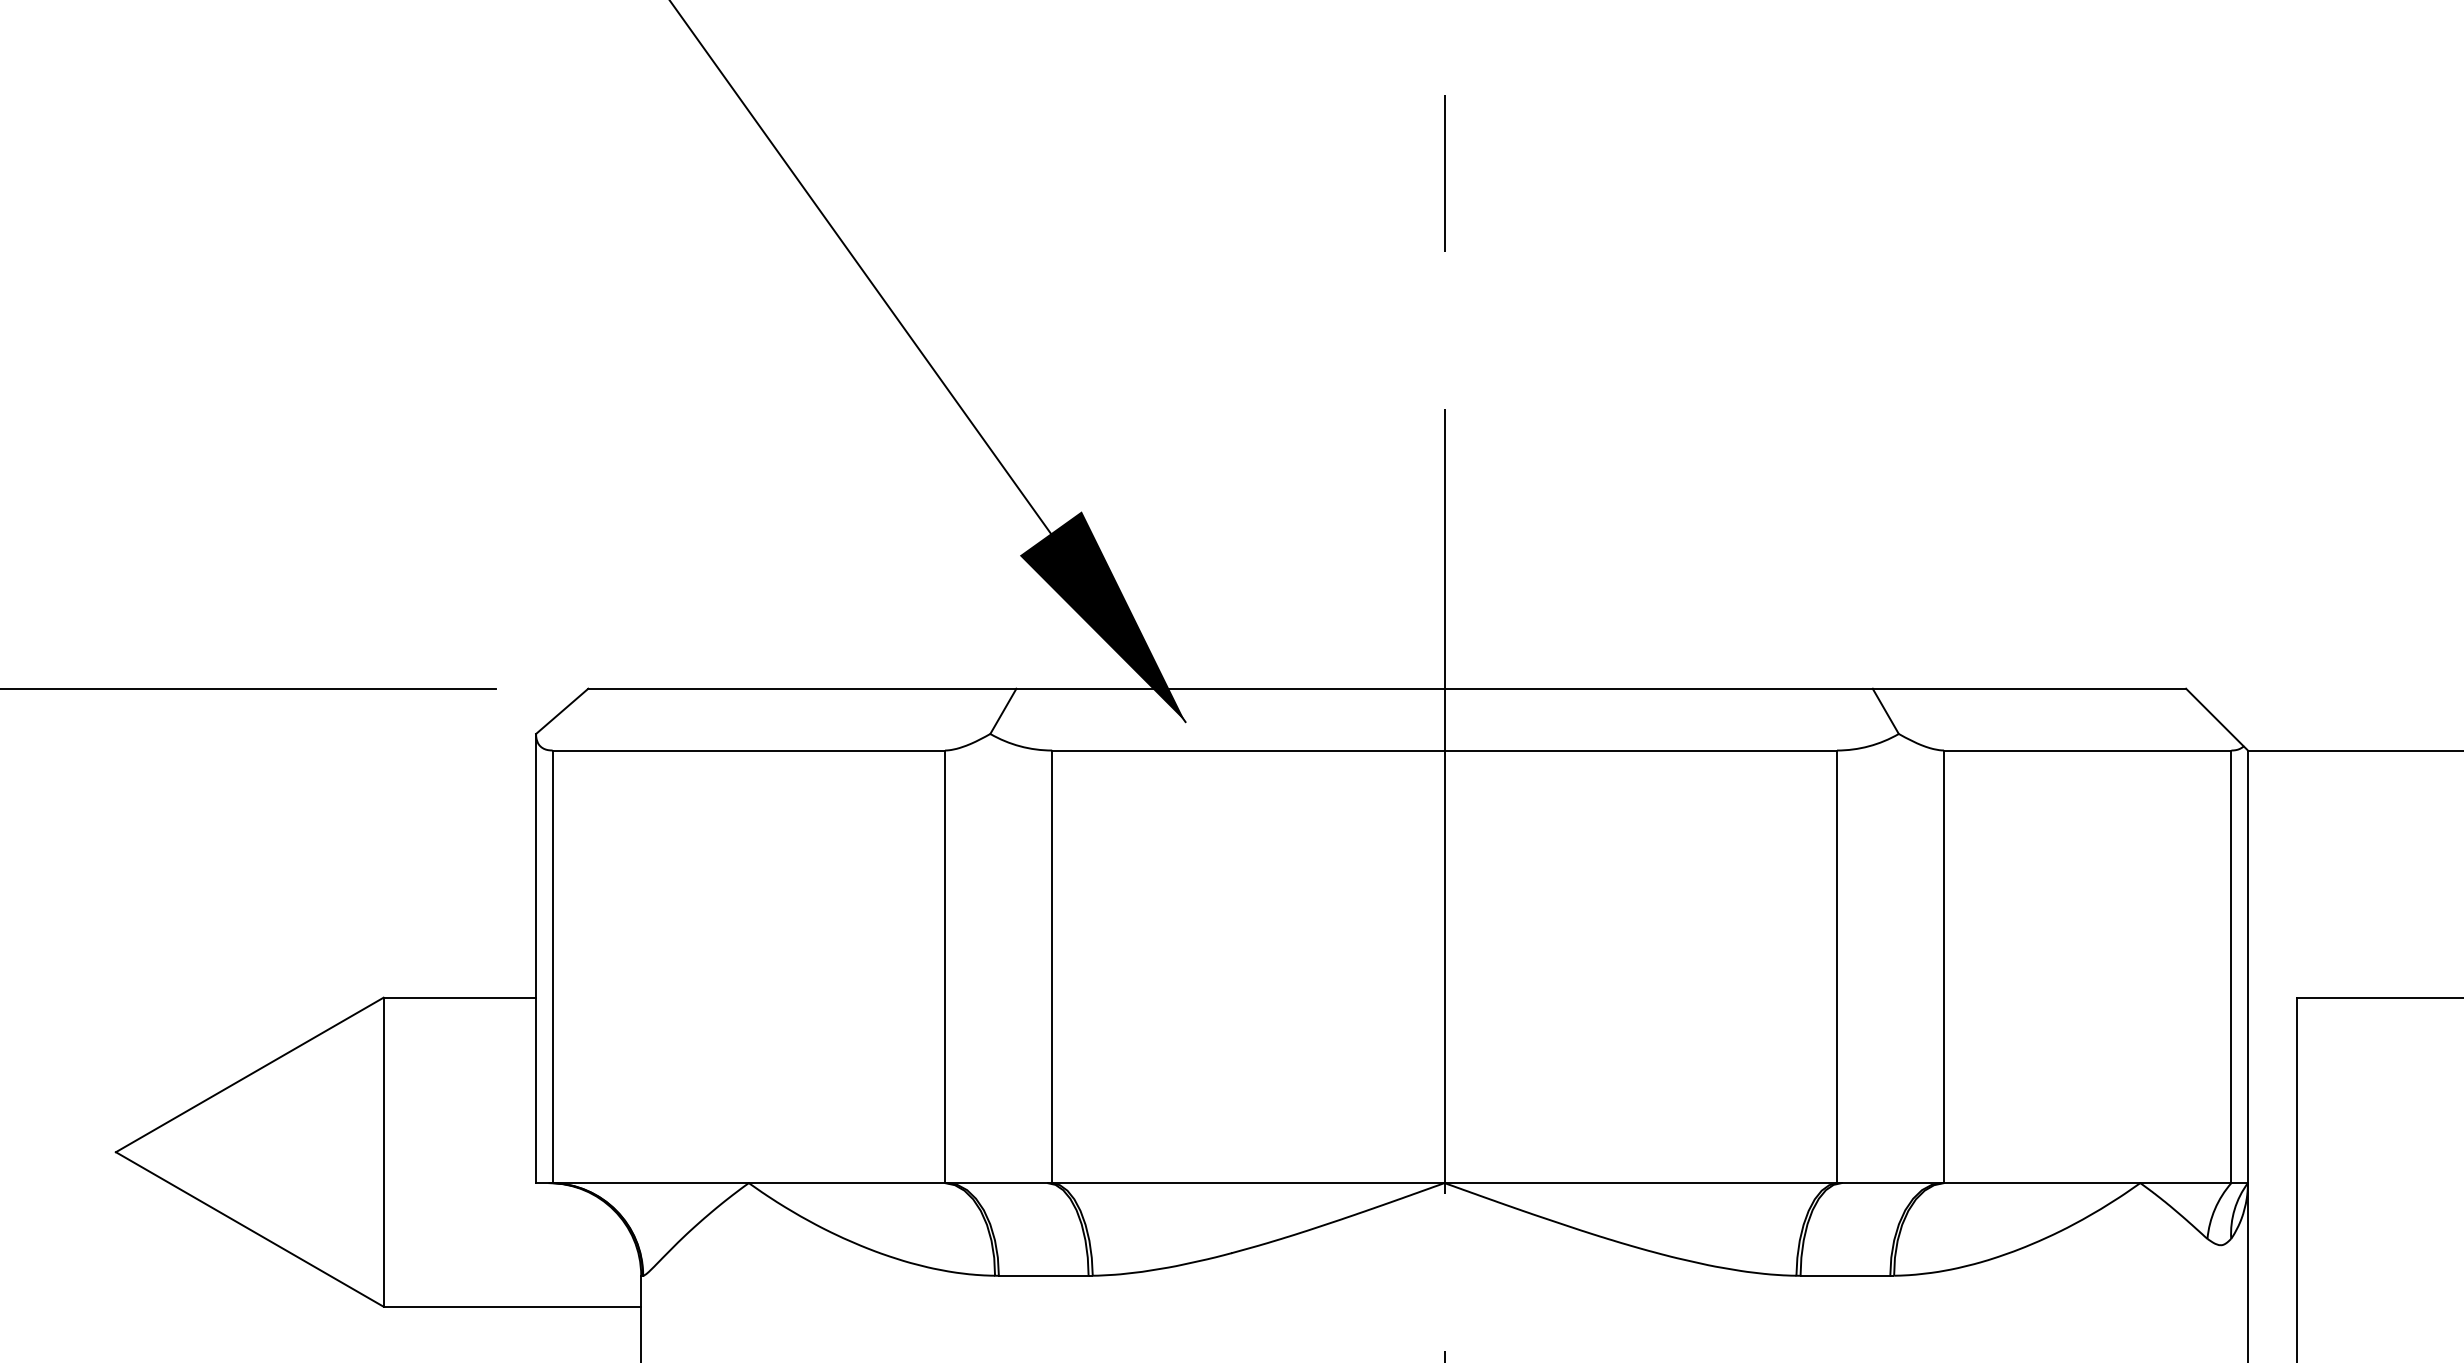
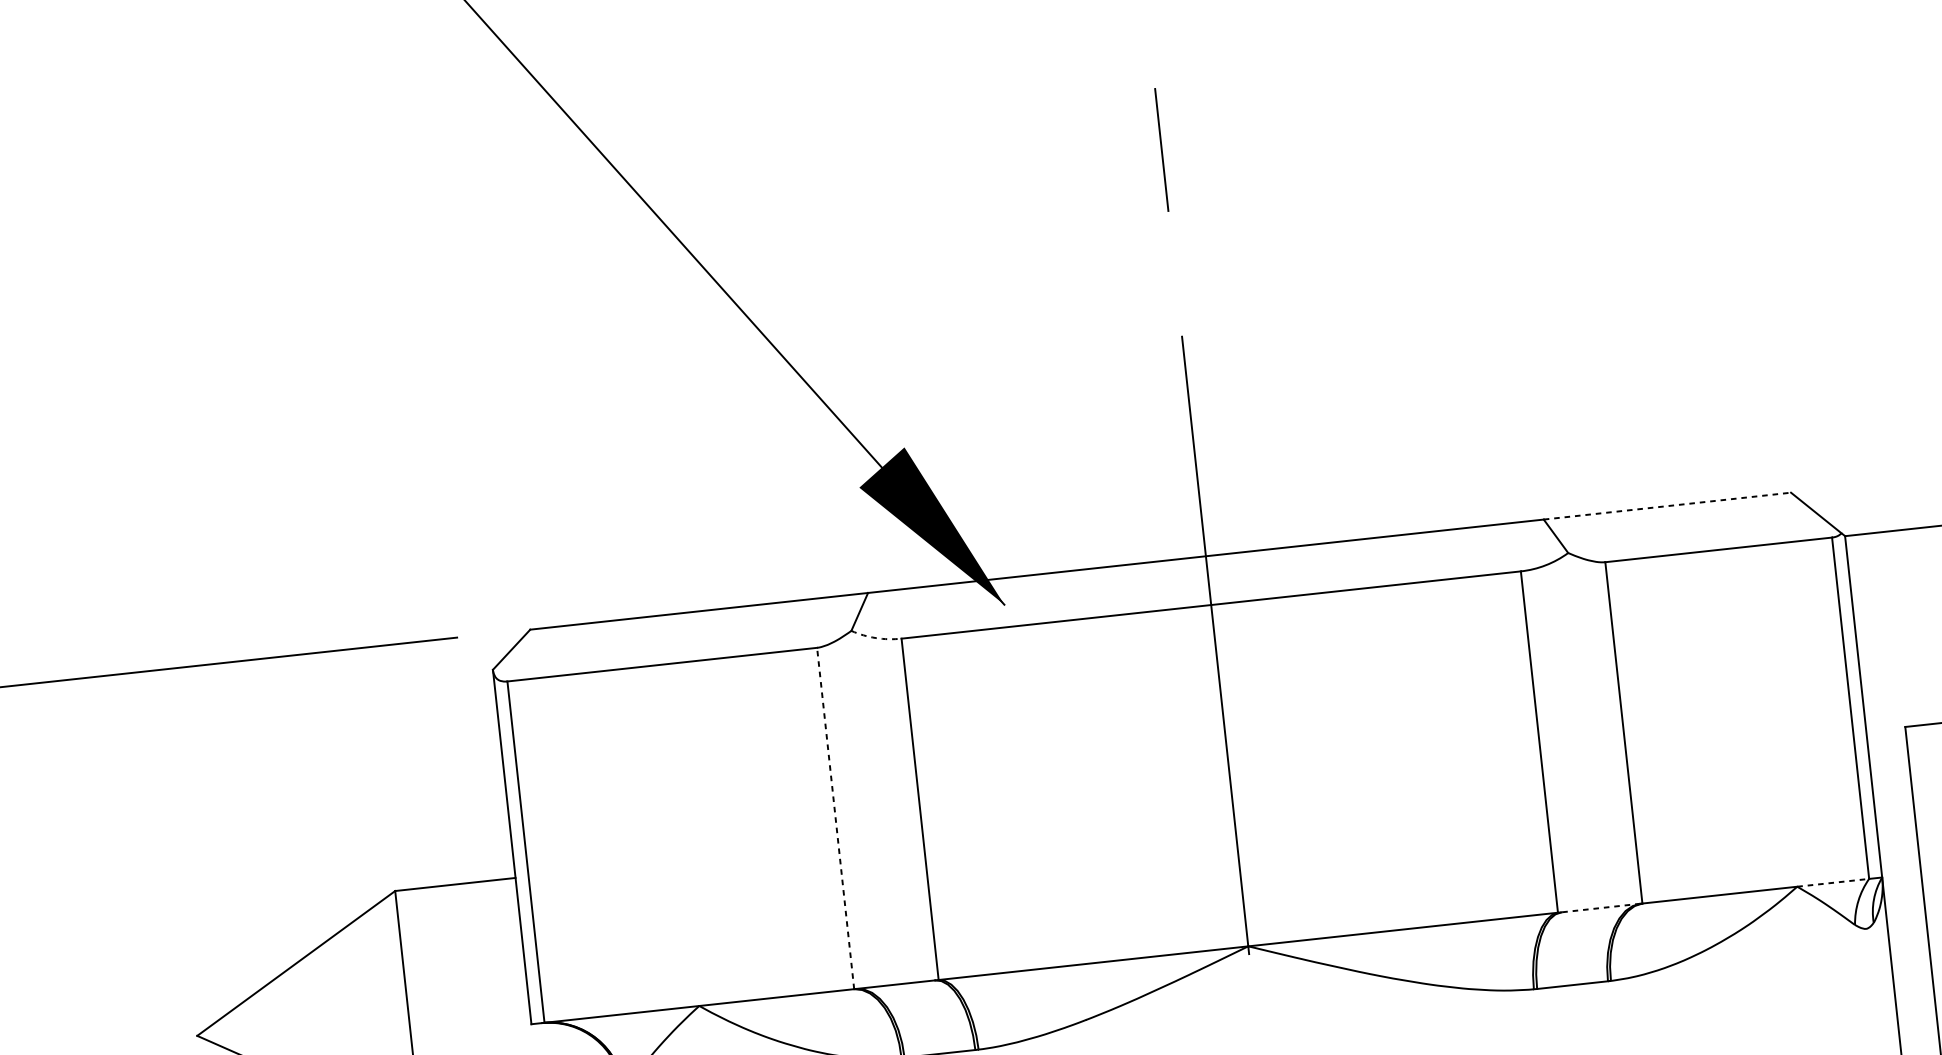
line: (2029, 688) -> (1667, 505), solid -> dashed
arc: (1020, 746) -> (876, 638), solid -> dashed
line: (945, 966) -> (835, 818), solid -> dashed
line: (1891, 1183) -> (1600, 908), solid -> dashed
line: (2185, 1183) -> (1832, 883), solid -> dashed

